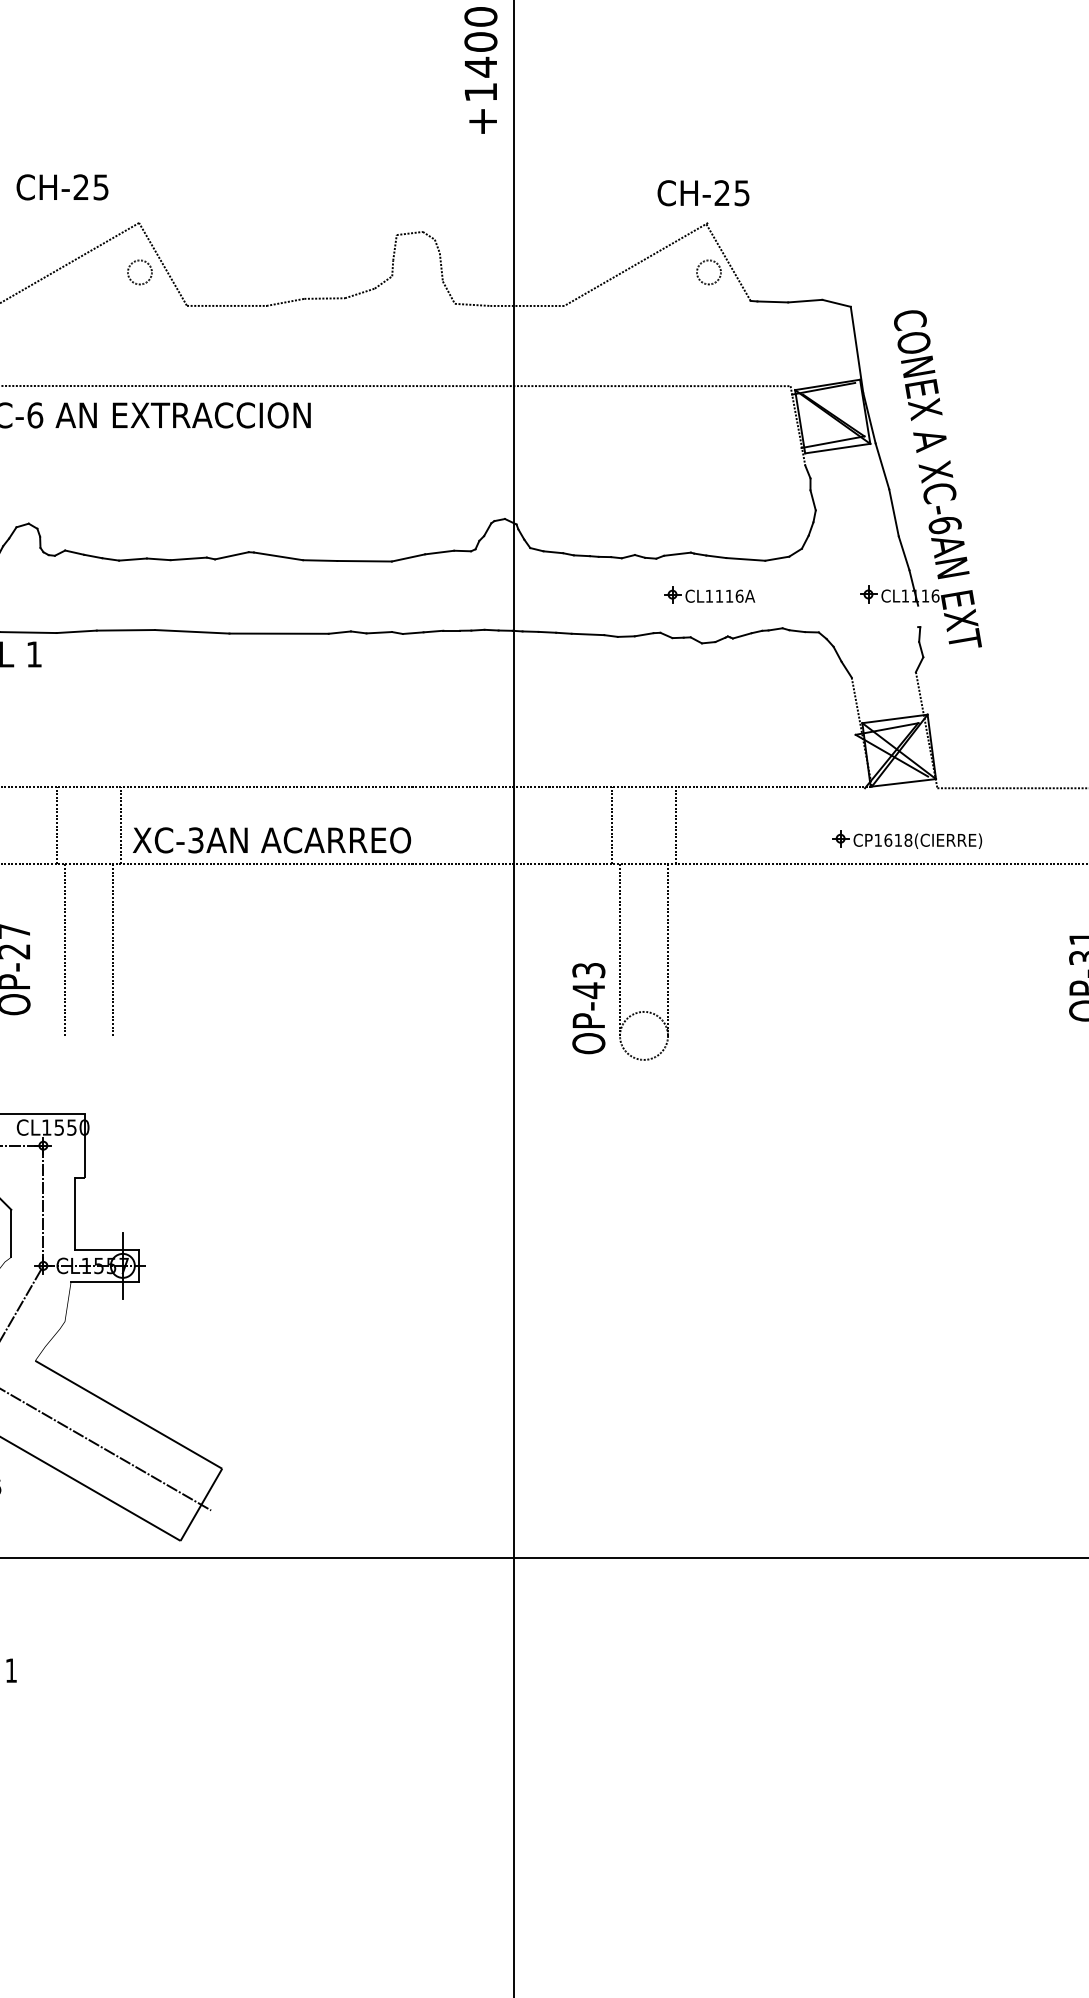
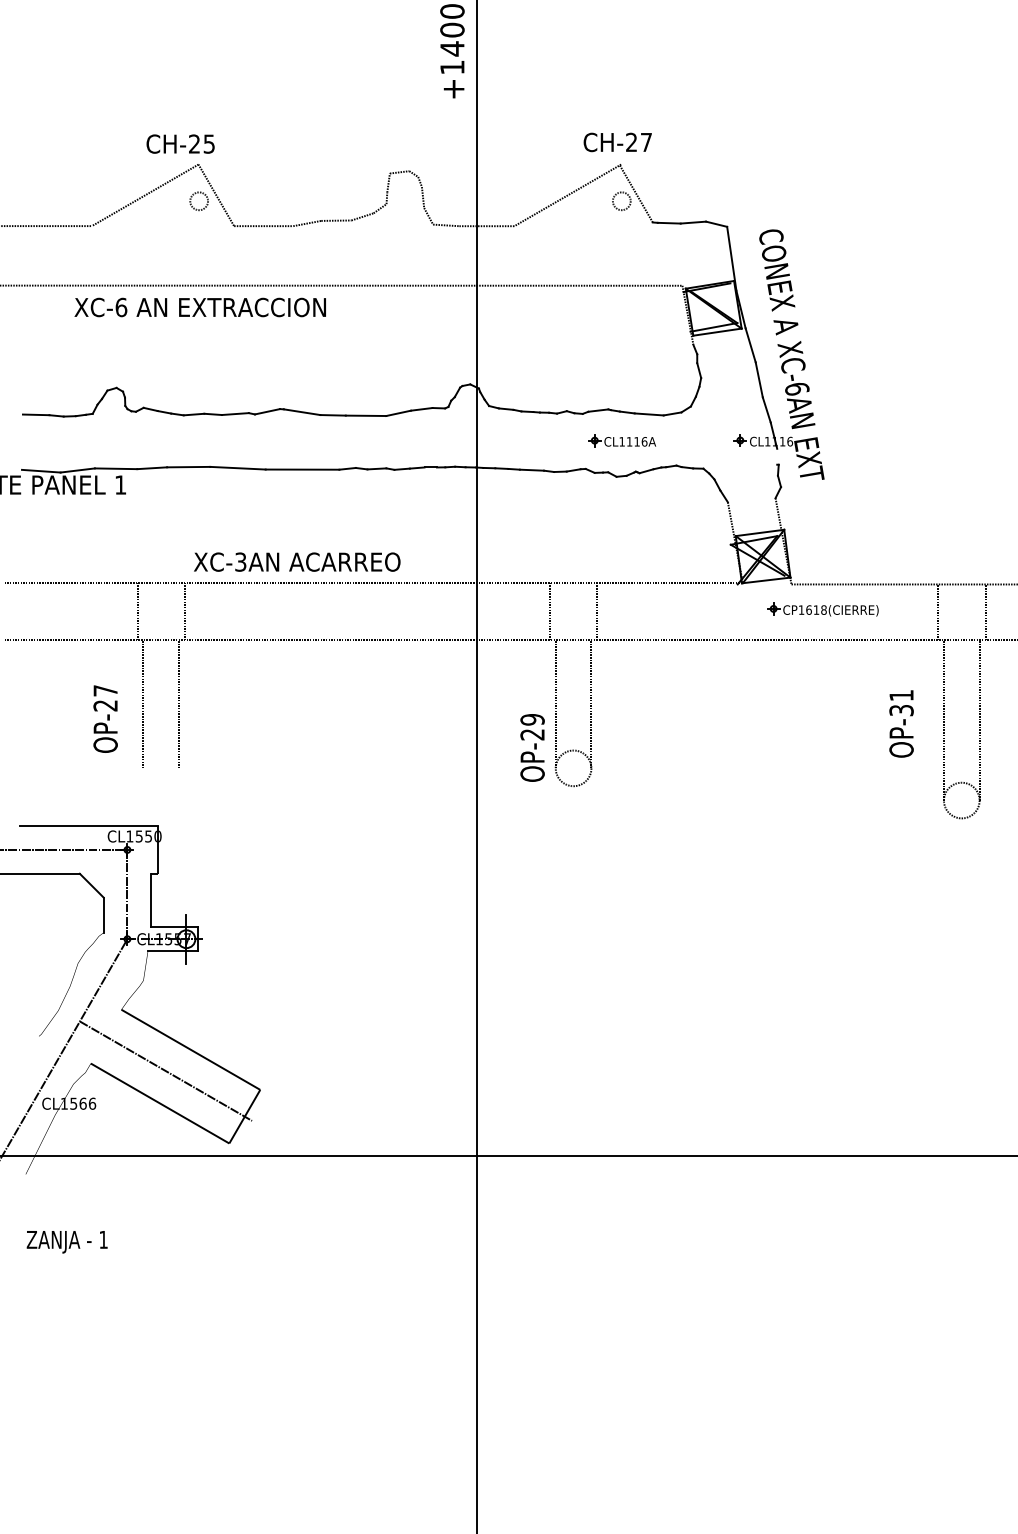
text: (62, 186) -> (180, 143), moved
text: (742, 193) -> (646, 142), CH-25 -> CH-27
text: (272, 839) -> (297, 561), moved
part: (906, 839) -> (822, 609), moved
text: (588, 980) -> (532, 727), OP-43 -> OP-29

